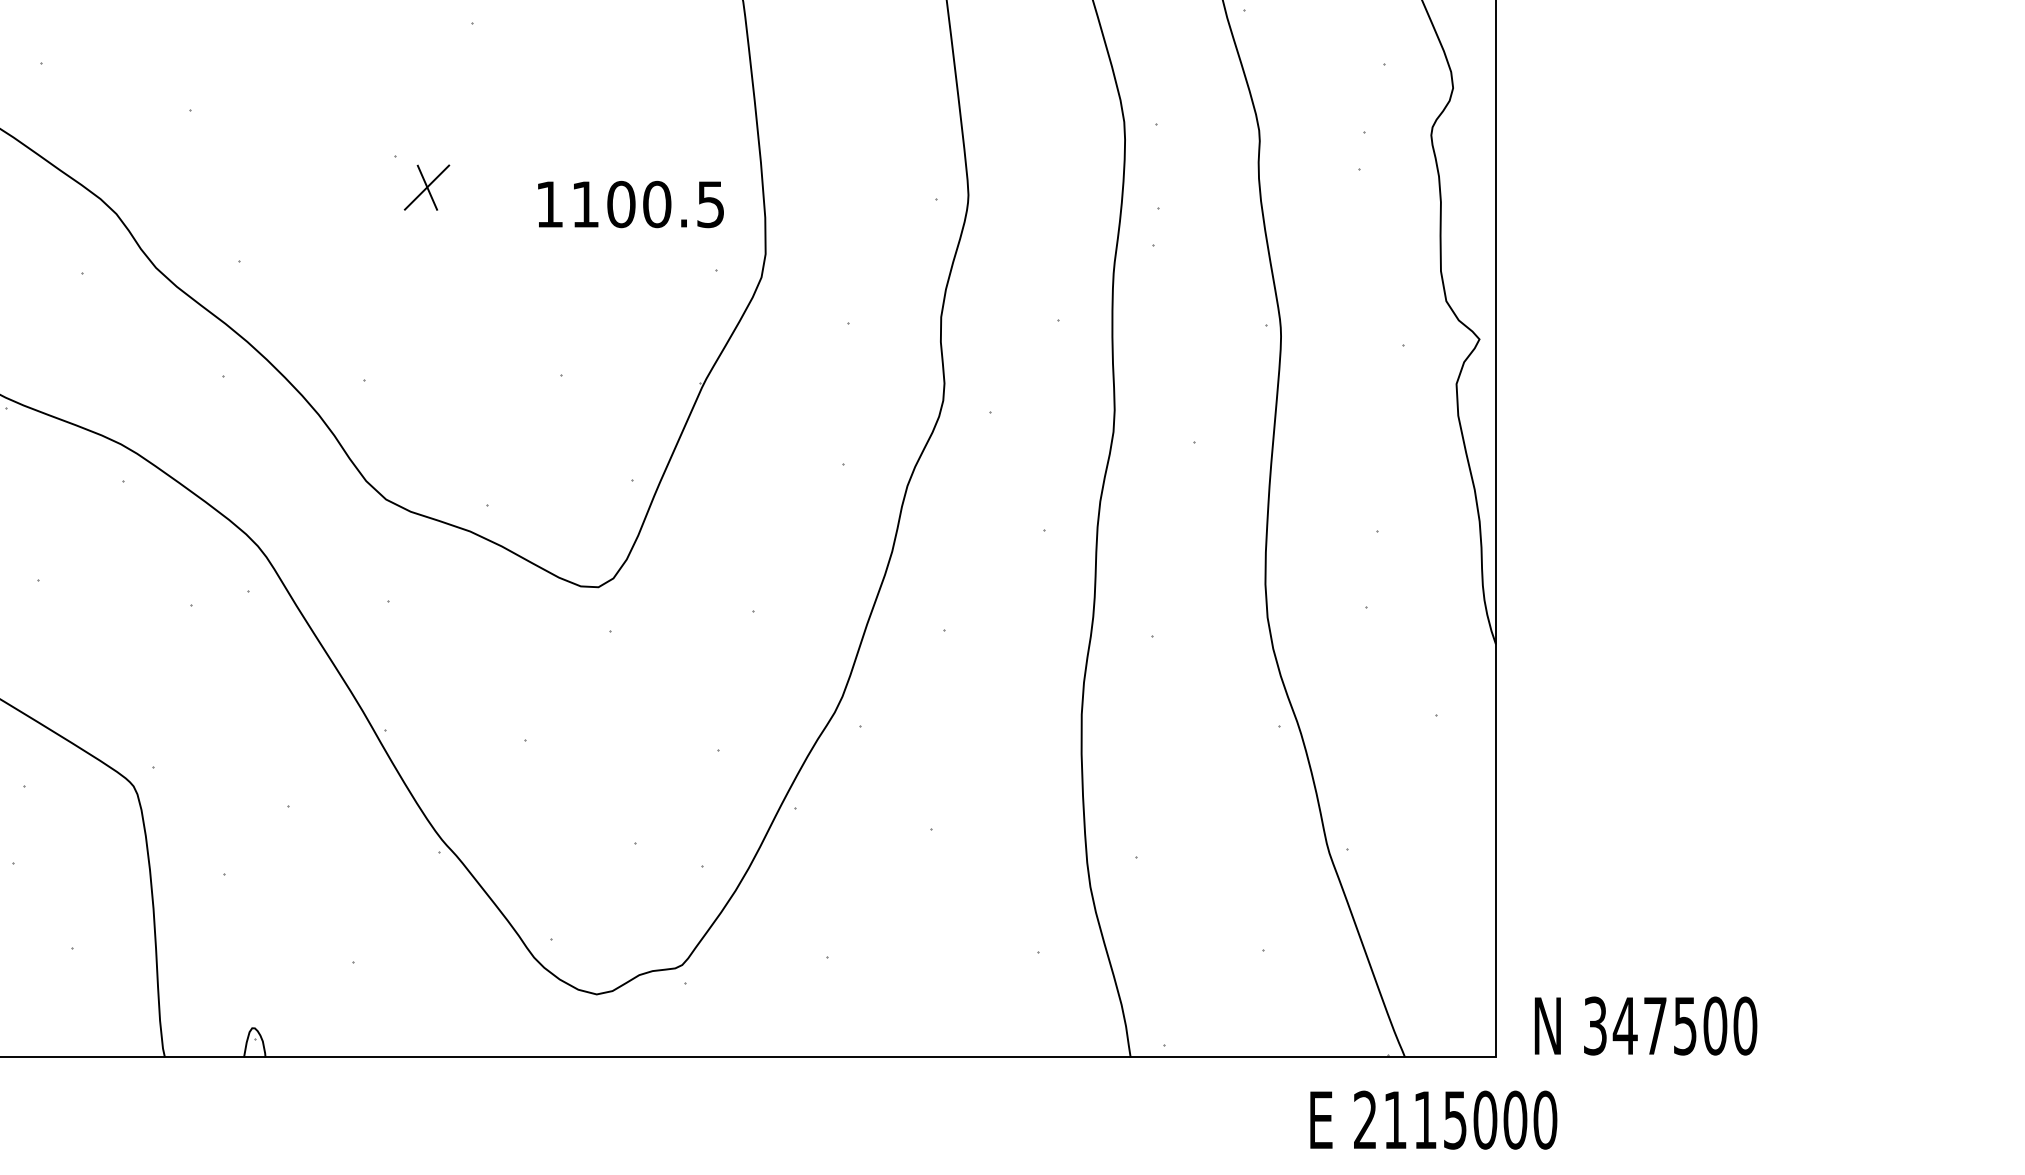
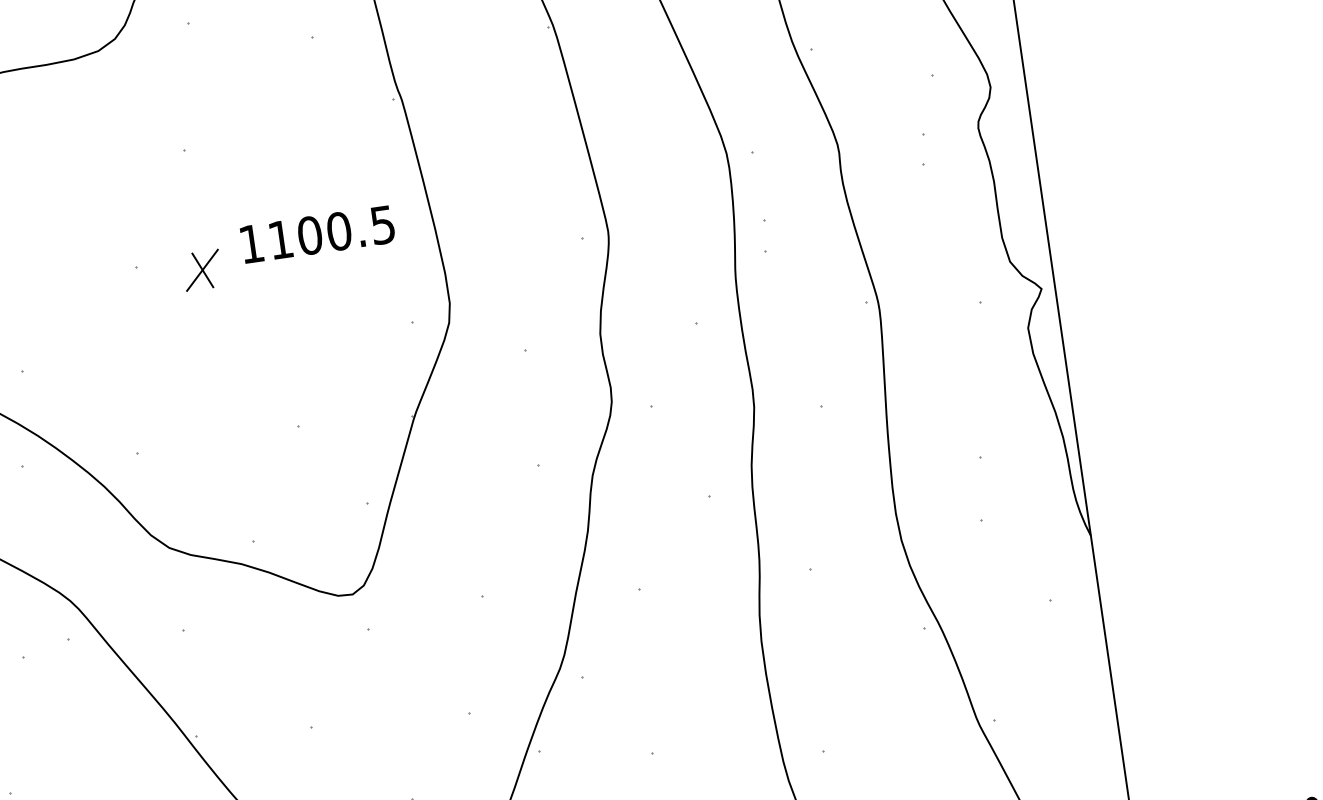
part: (426, 187) -> (202, 270), moved
part: (630, 204) -> (317, 234), moved

